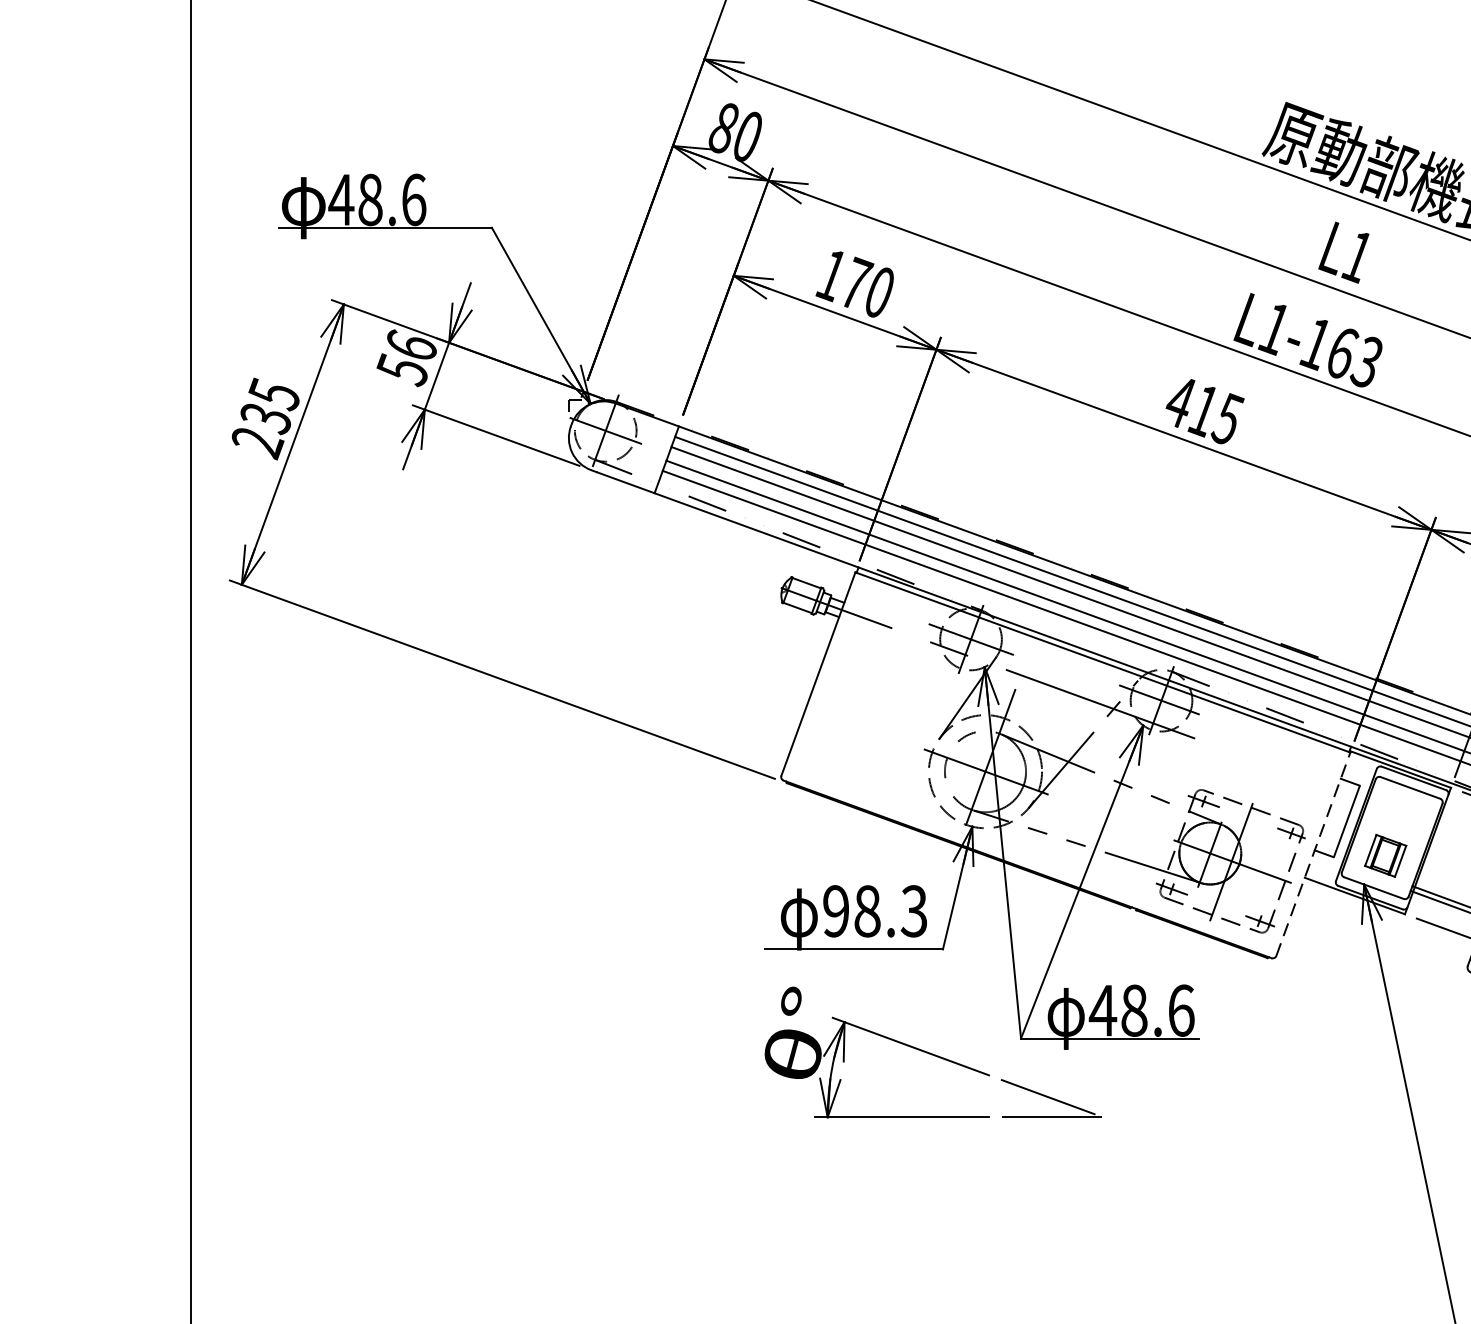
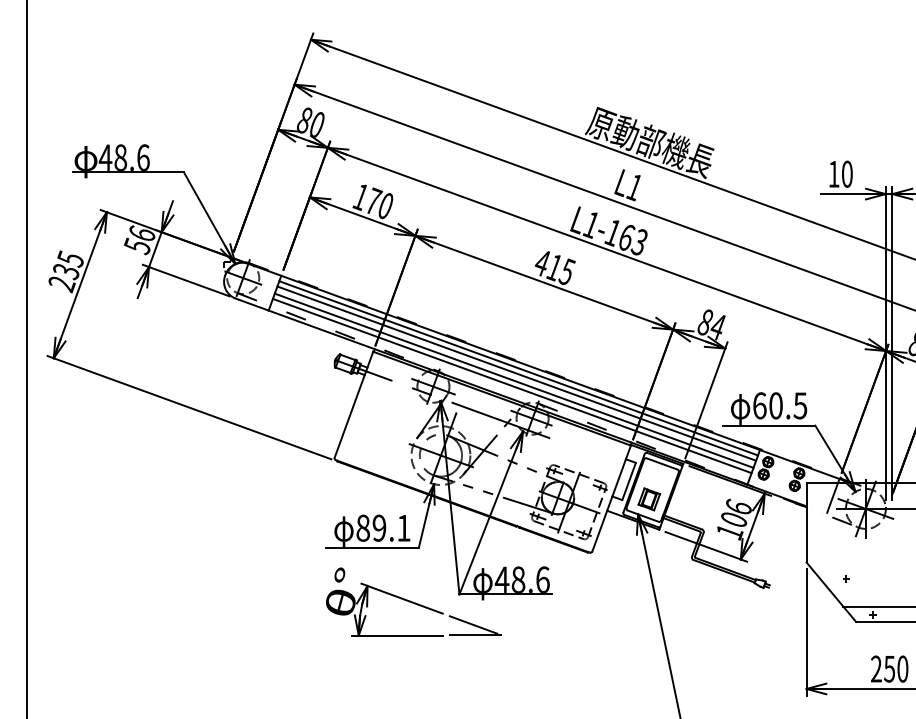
line: (1313, 854) -> (611, 498), dashed -> solid
text: (875, 909) -> (383, 527), 98.3 -> 89.1

